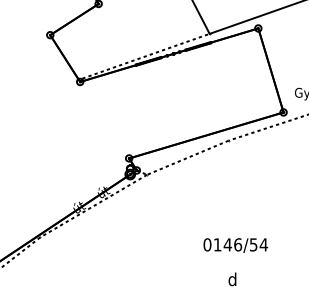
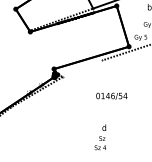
line: (187, 157) -> (82, 68), removed
text: (235, 243) -> (111, 95), moved

